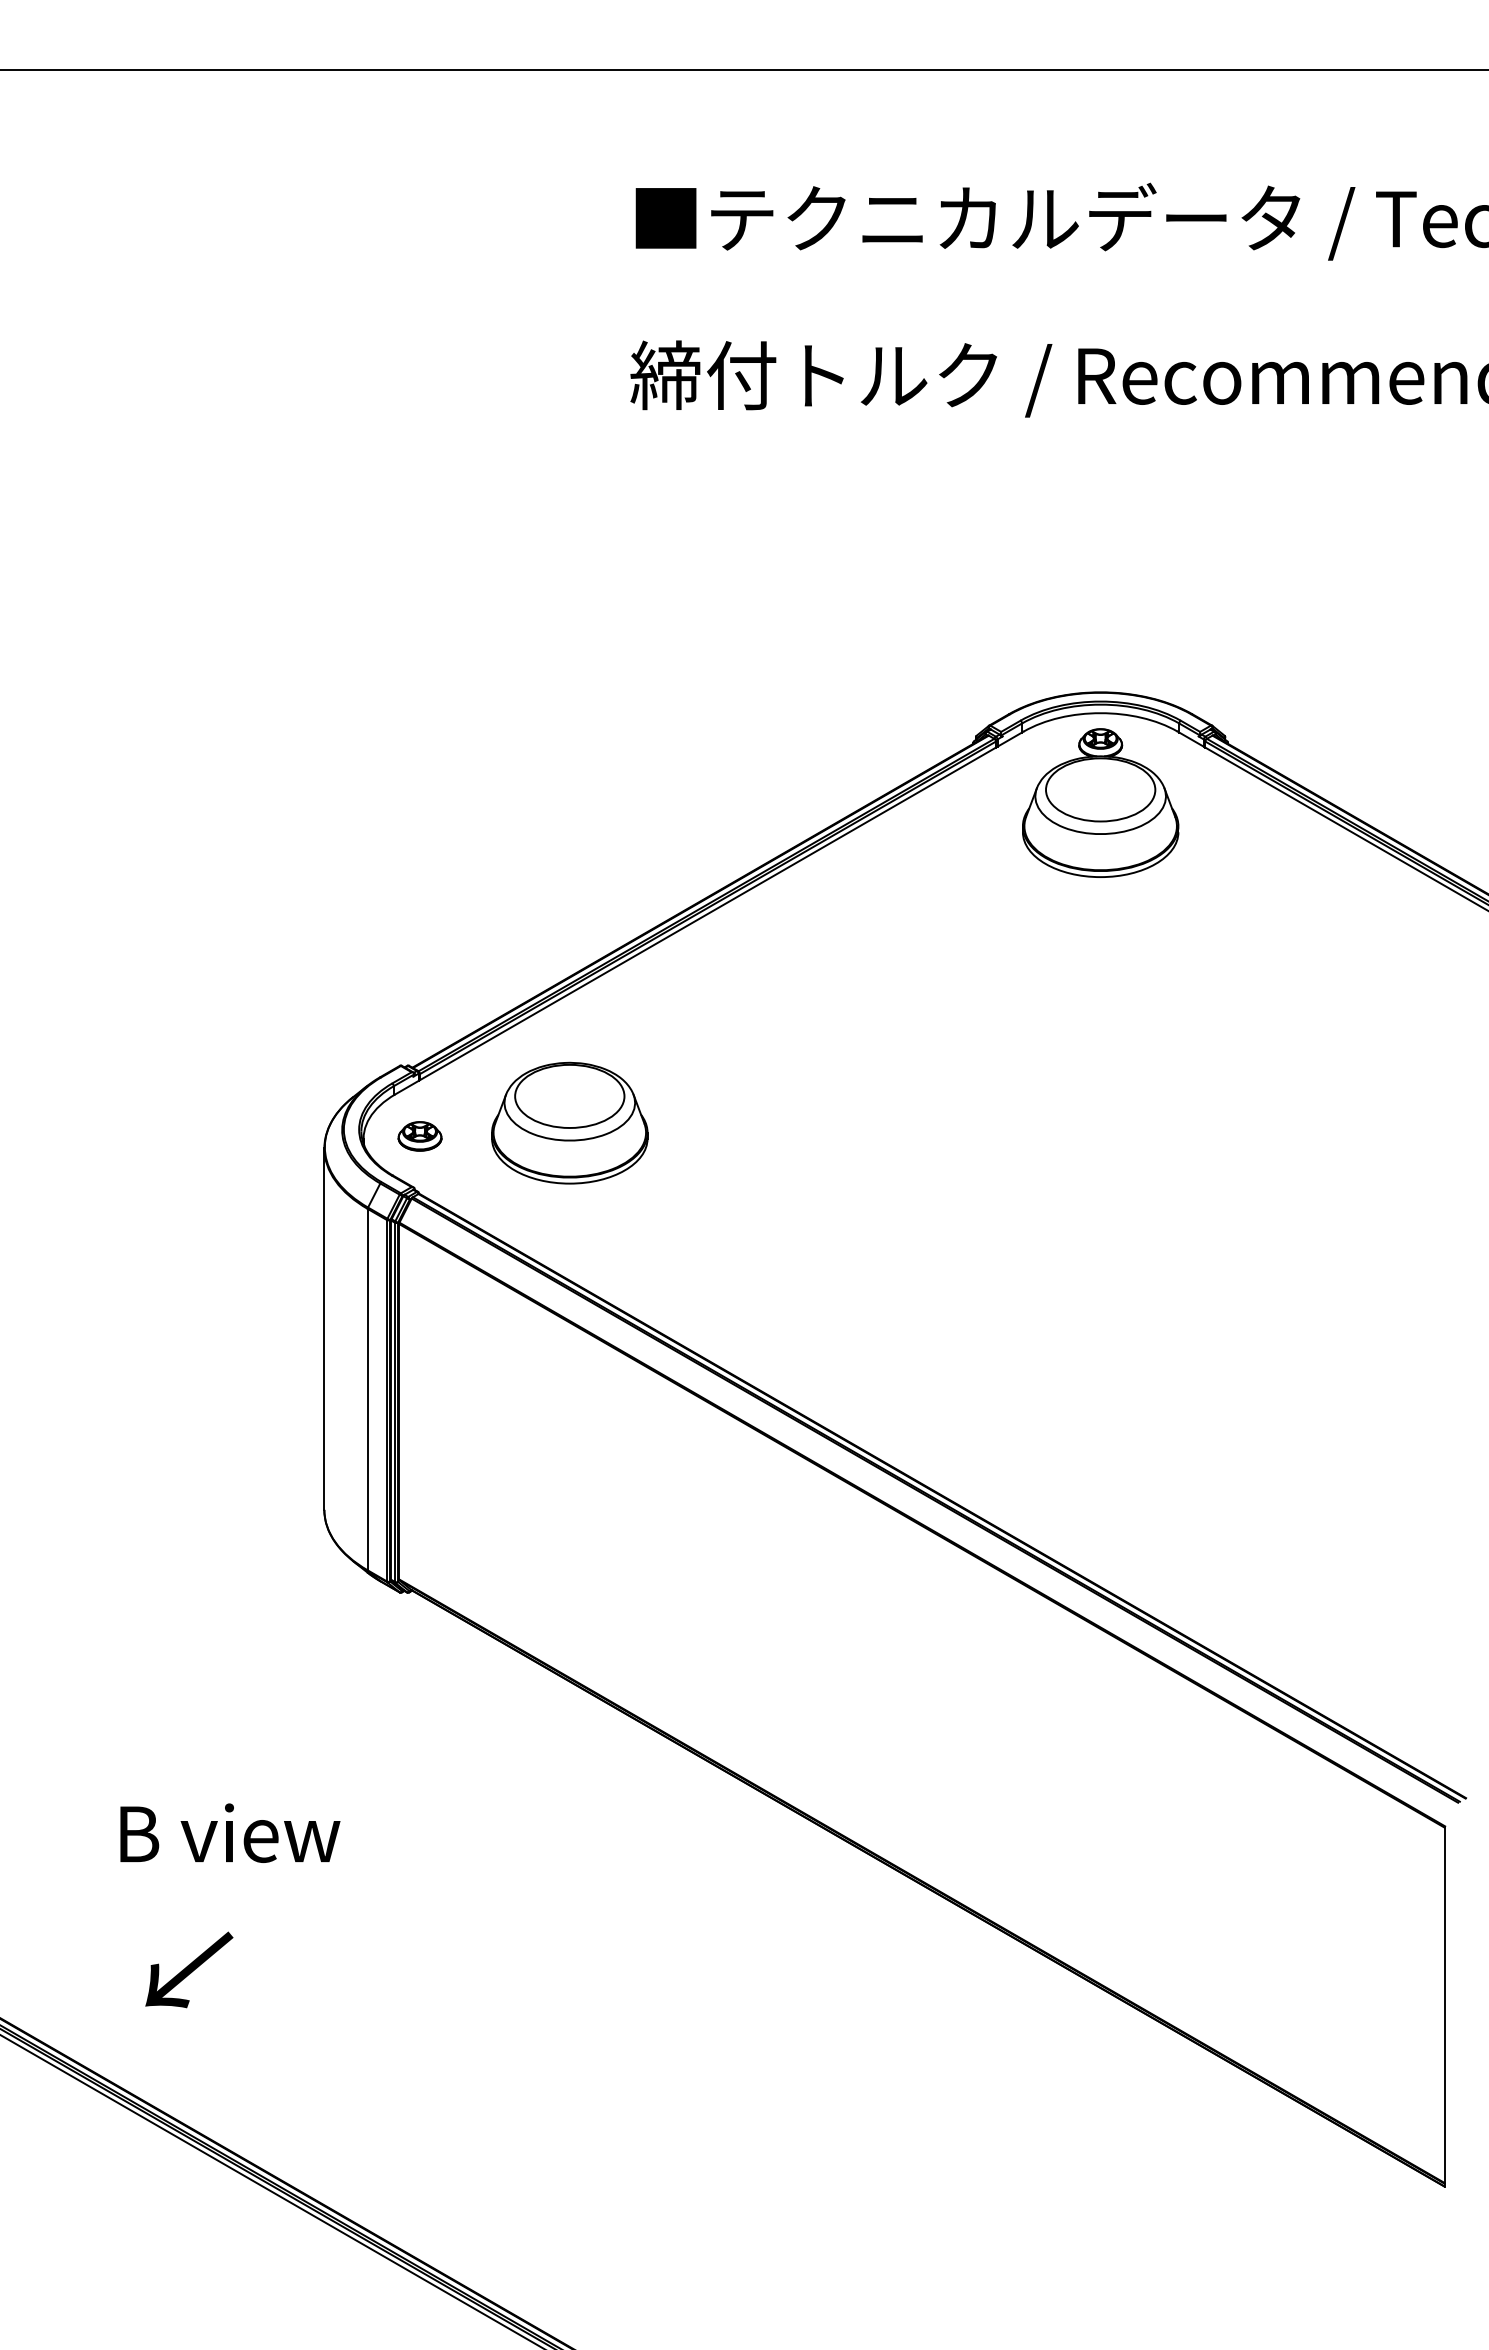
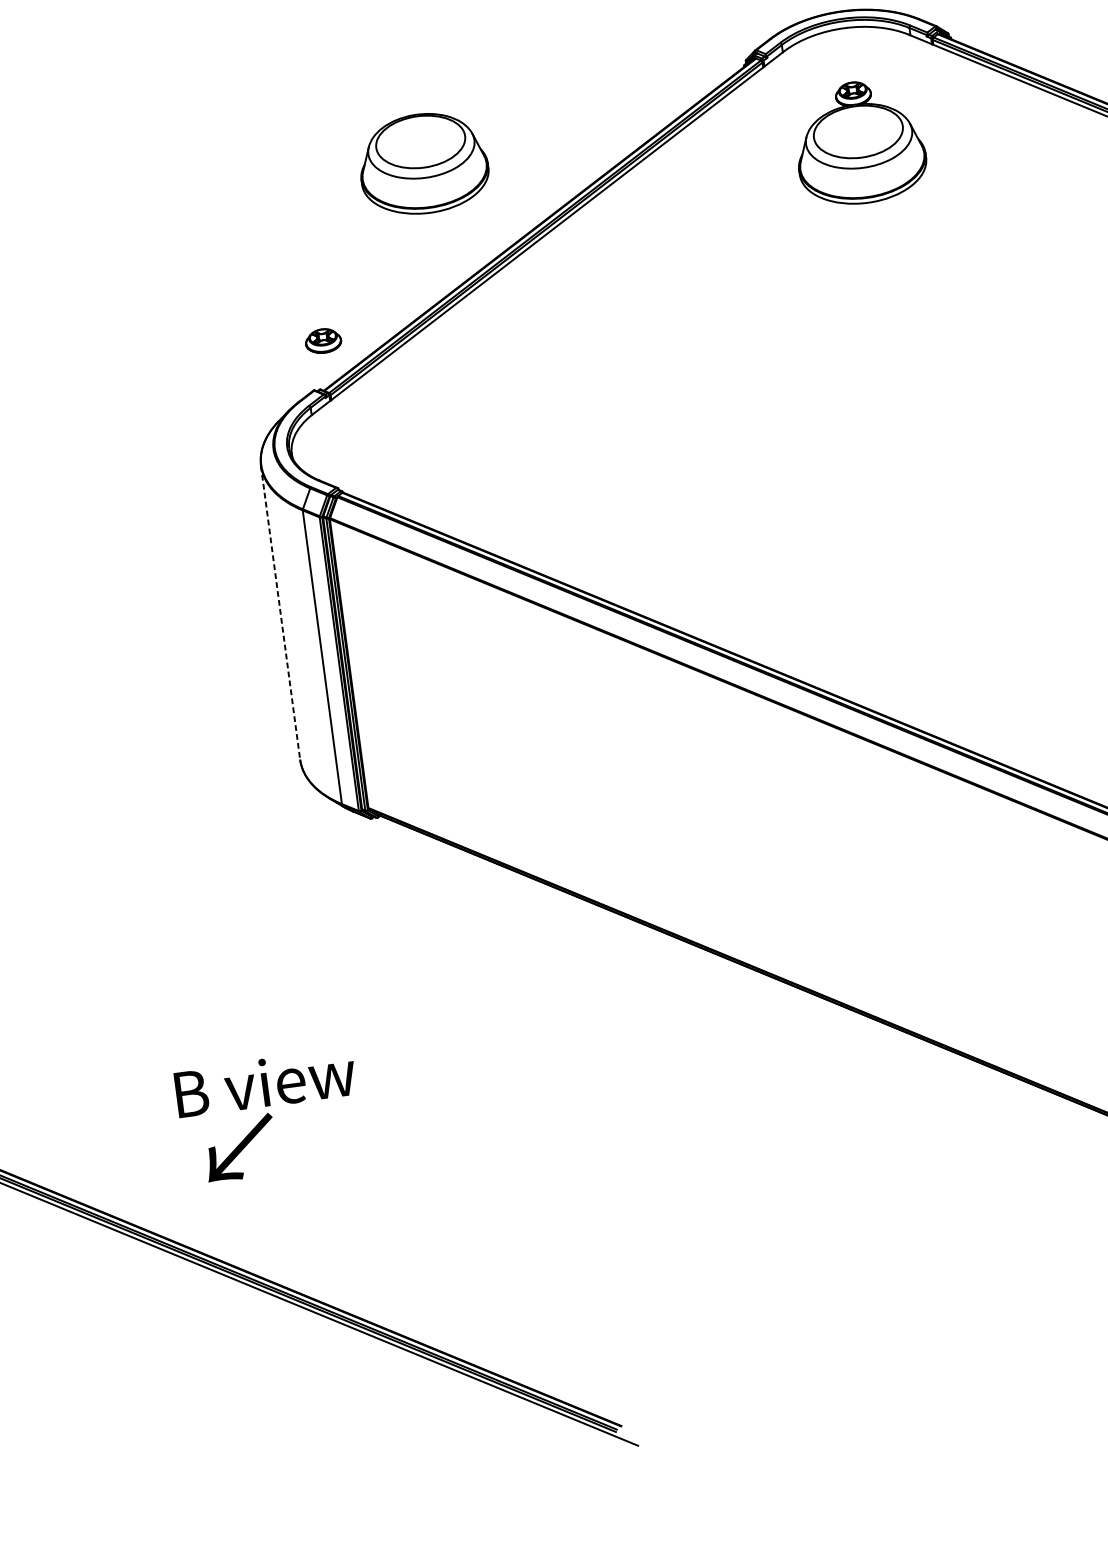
part: (1100, 802) -> (859, 142), moved
part: (569, 1122) -> (423, 163), moved
part: (419, 1136) -> (322, 341), moved
line: (324, 1329) -> (280, 613), solid -> dashed
text: (230, 1832) -> (265, 1082), moved

